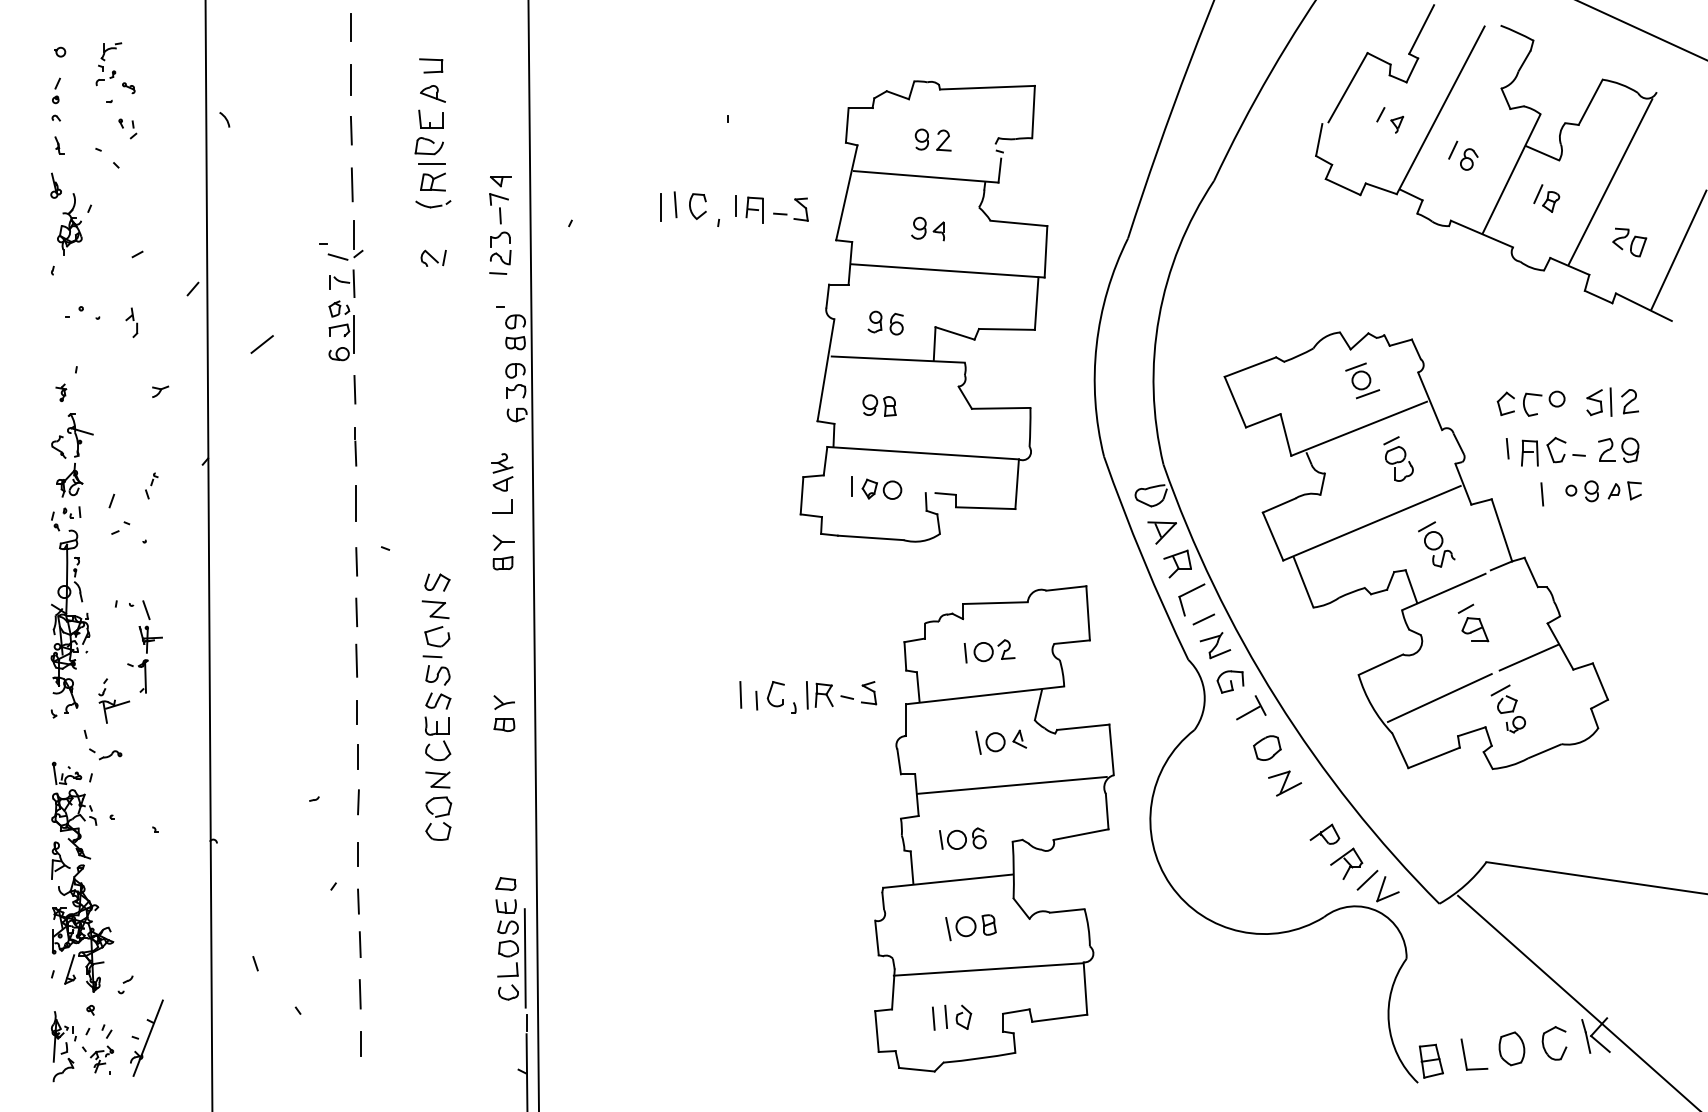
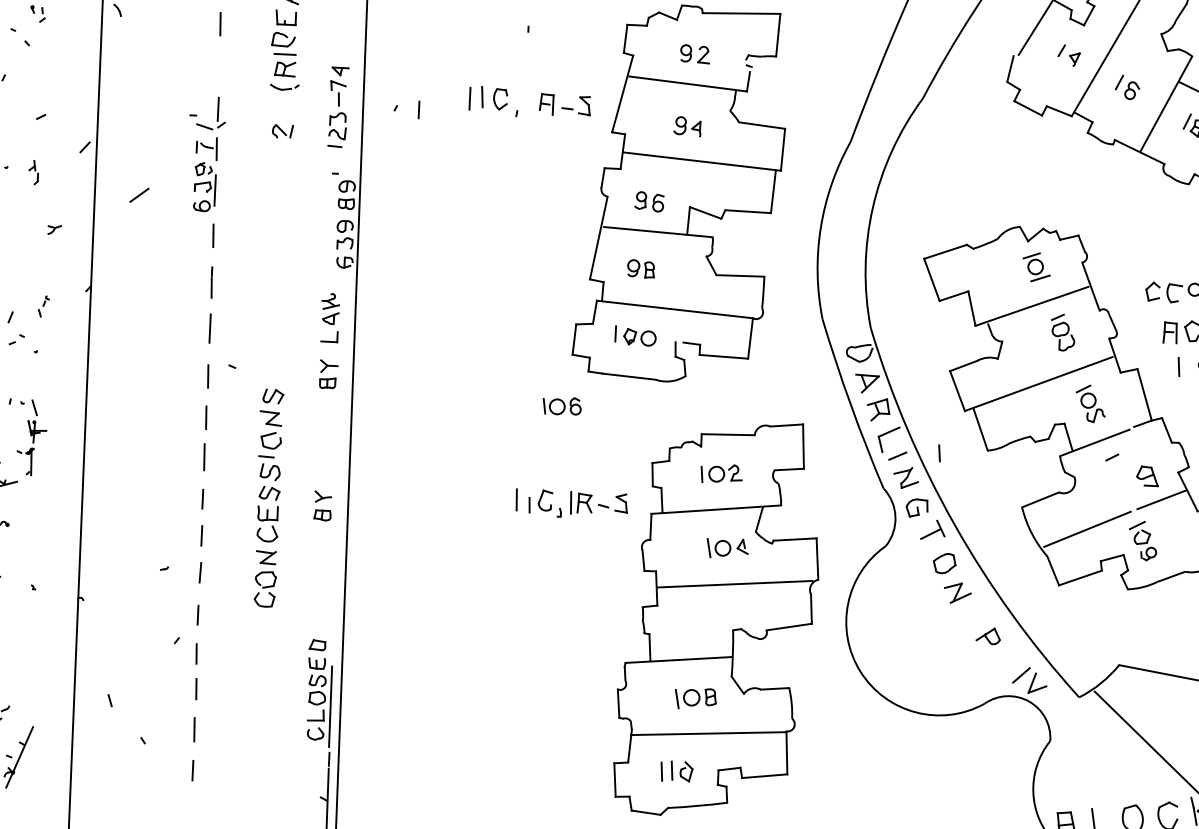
line: (351, 184) -> (218, 68), removed
line: (735, 205) -> (418, 109), moved
line: (1507, 448) -> (939, 453), moved
part: (1475, 629) -> (1147, 476), moved
part: (962, 838) -> (561, 405), moved
part: (1346, 863) -> (1004, 660), removed

